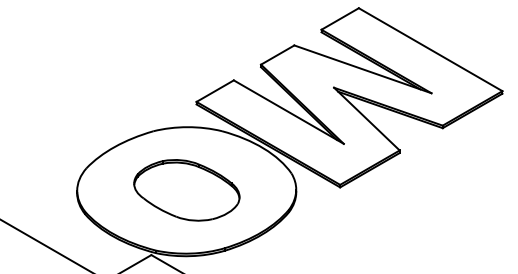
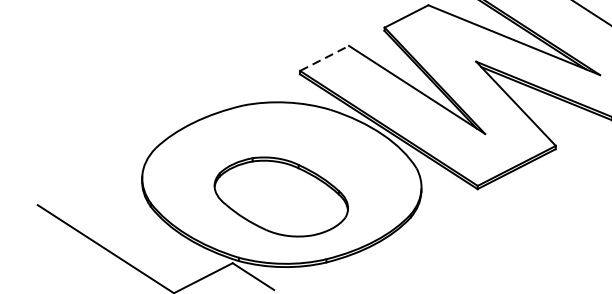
line: (215, 91) -> (324, 58), solid -> dashed
part: (186, 190) -> (280, 197), moved

